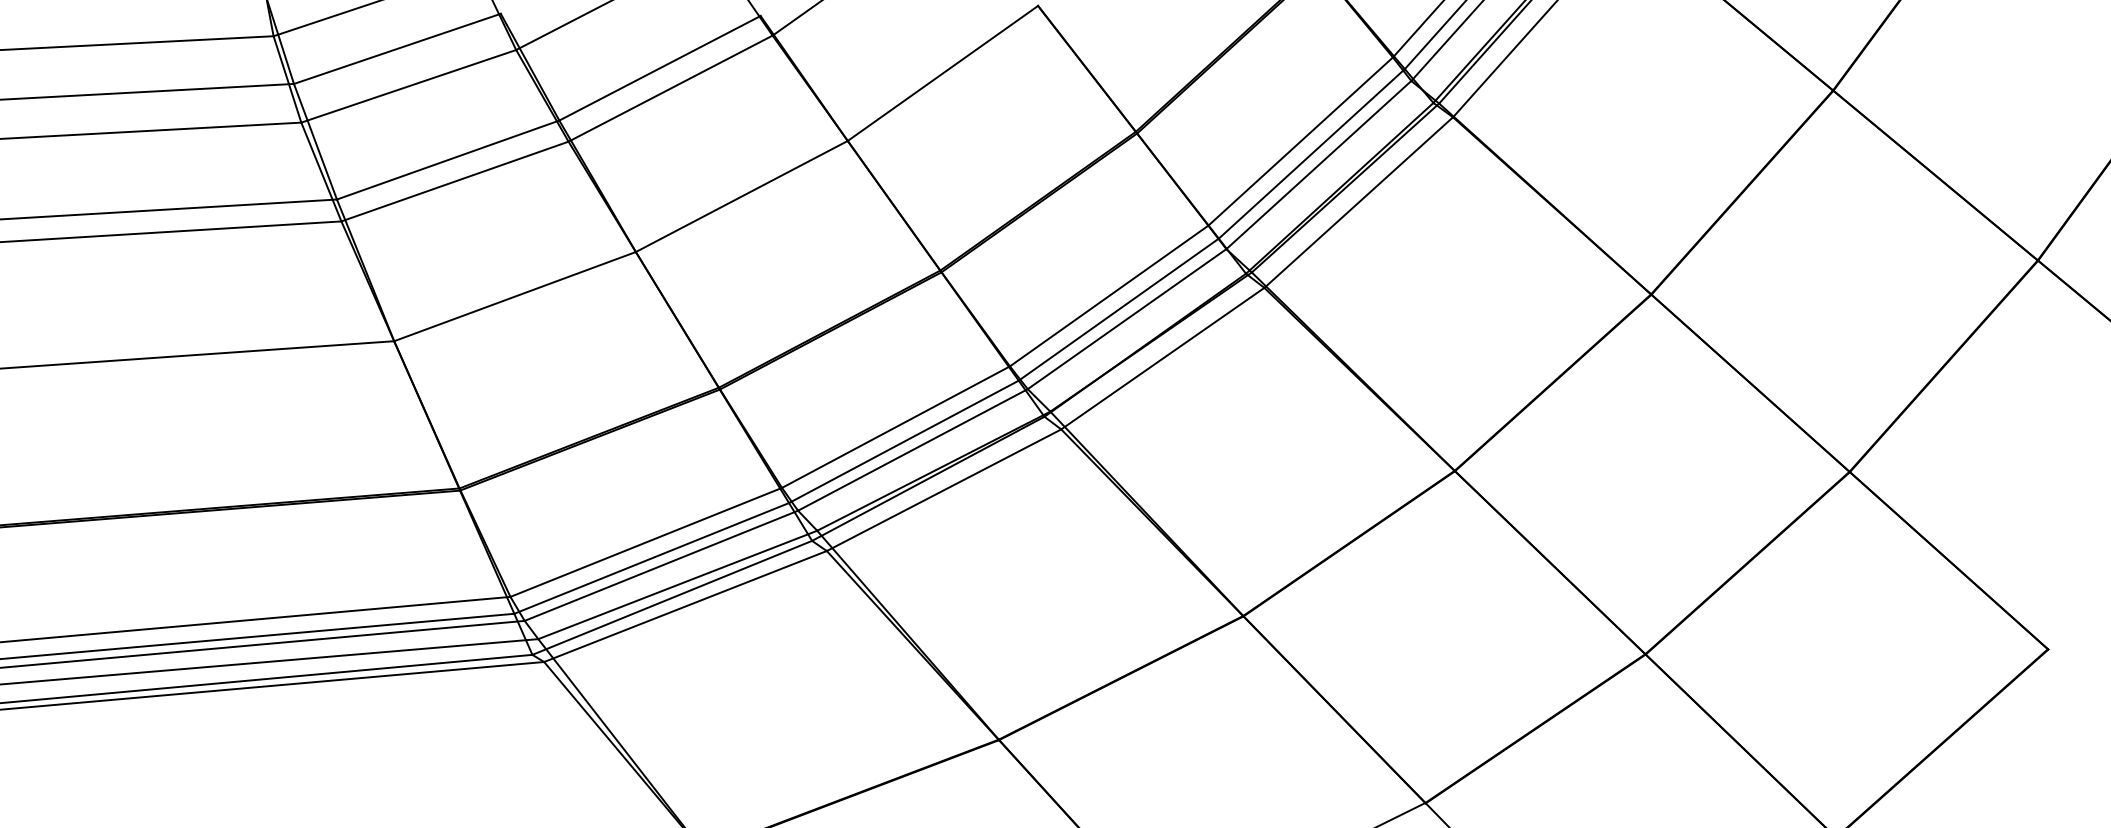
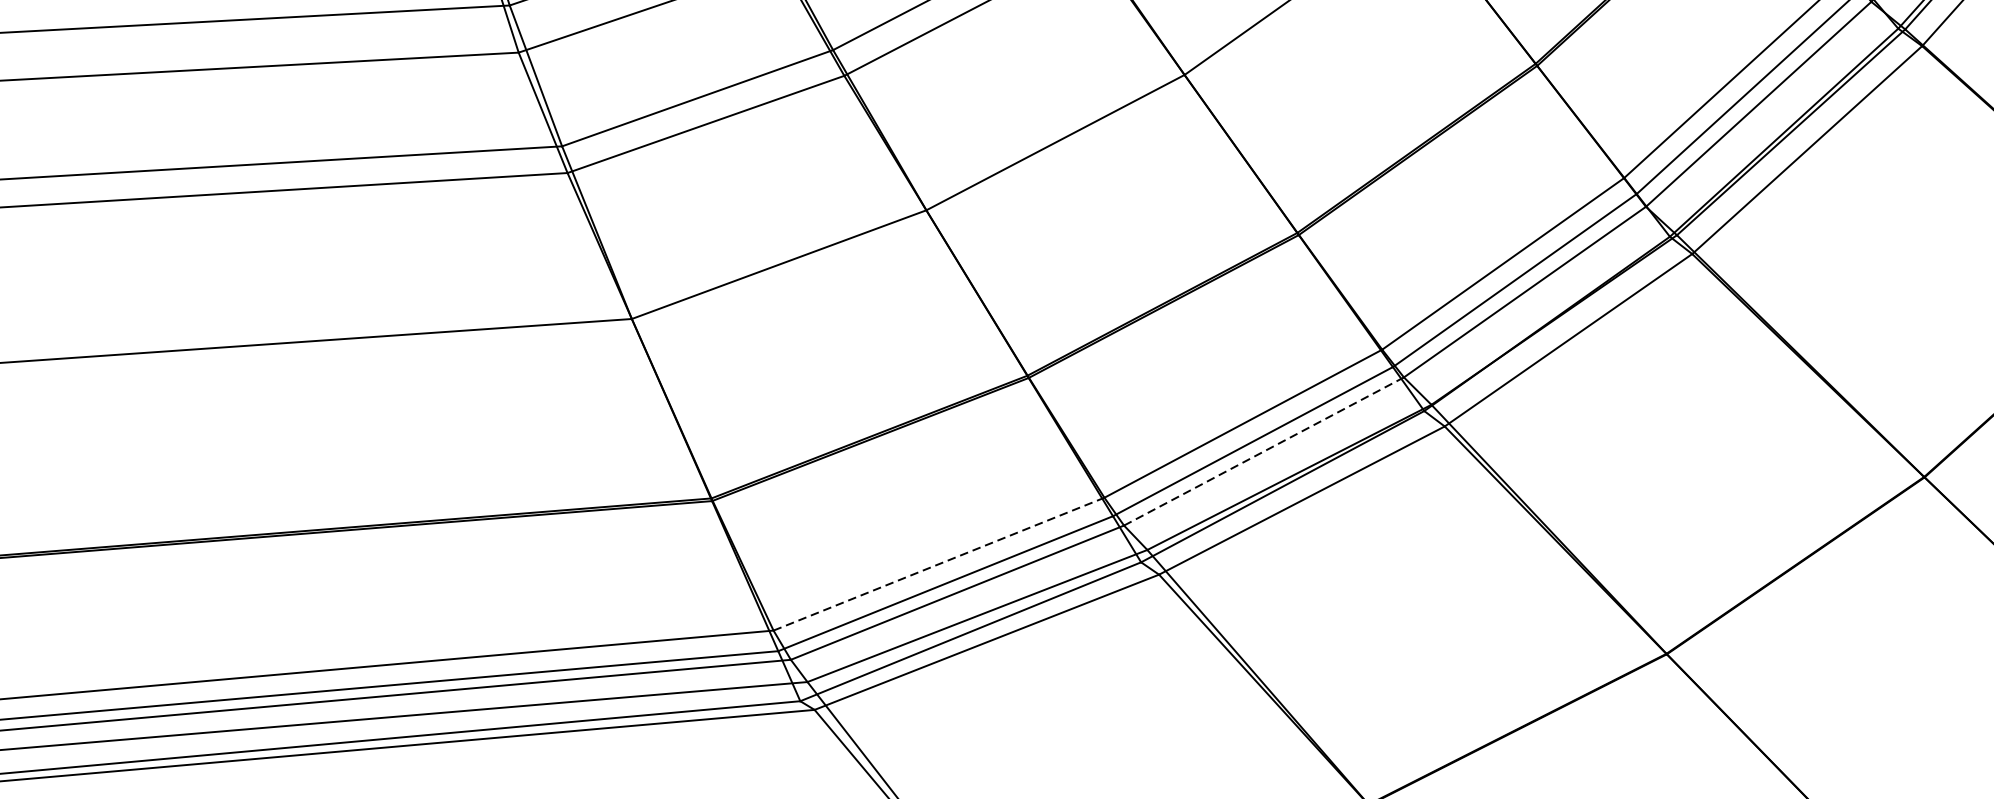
line: (912, 449) -> (1263, 450), solid -> dashed
line: (646, 542) -> (939, 564), solid -> dashed

